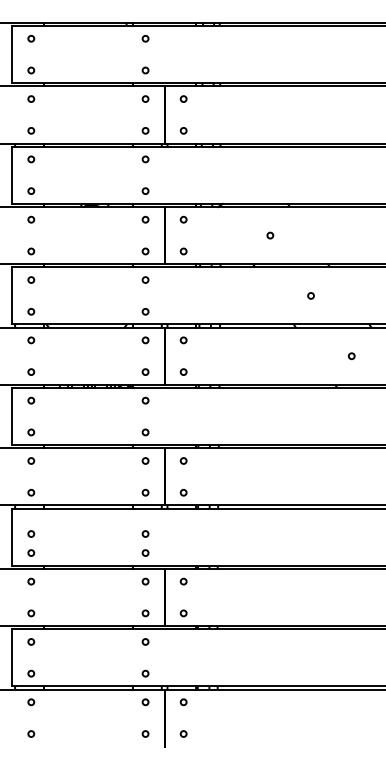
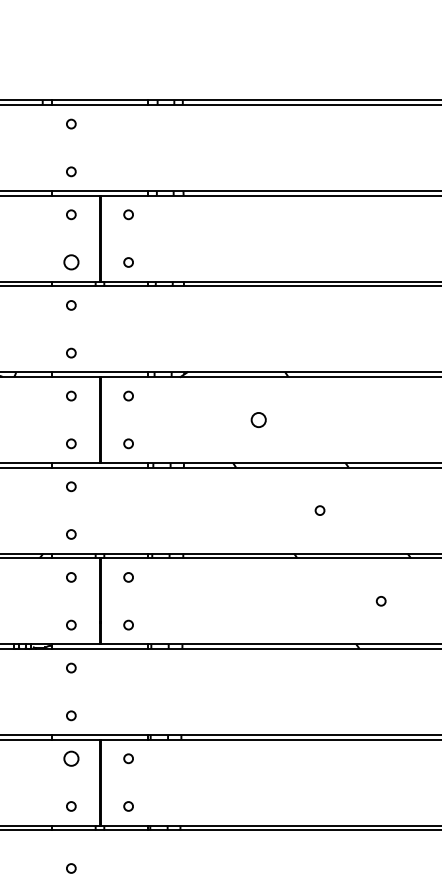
circle: (145, 130) -> (71, 261), size x1.6
circle: (270, 235) -> (259, 419), size x1.6
circle: (145, 460) -> (71, 757), size x1.6

